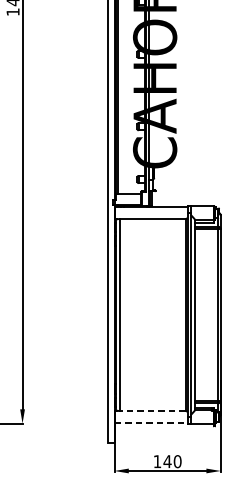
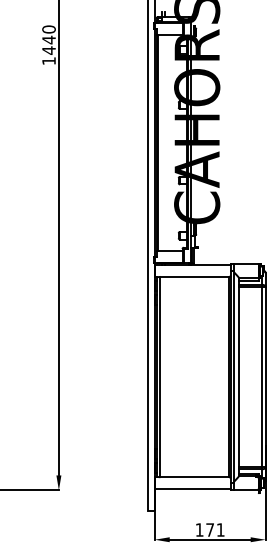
line: (152, 411) -> (194, 477), dashed -> solid
line: (151, 422) -> (193, 489), dashed -> solid
text: (171, 461) -> (214, 529), 140 -> 171

